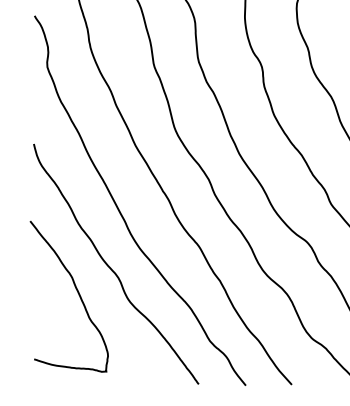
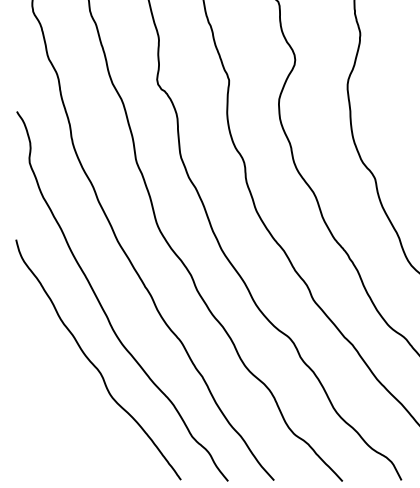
curve: (77, 292) -> (59, 388), removed

